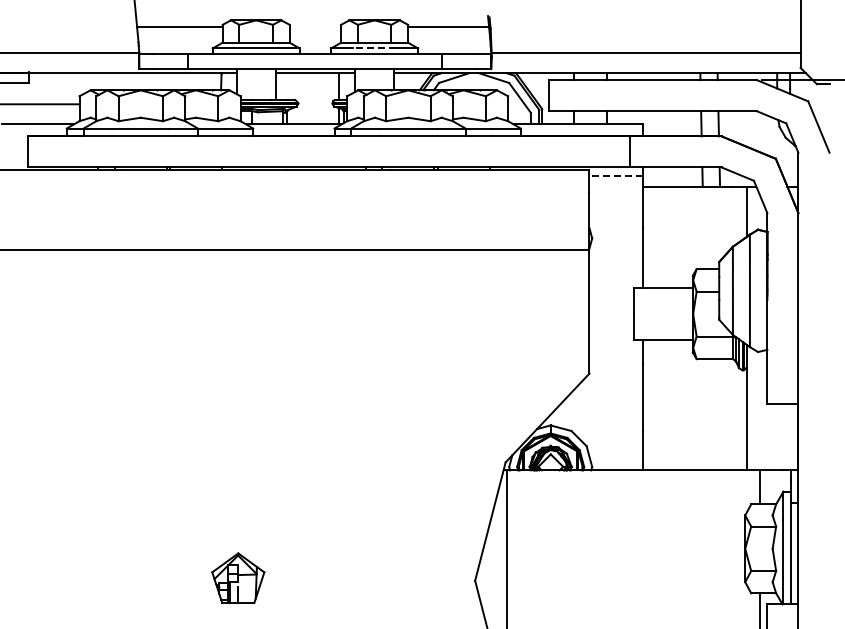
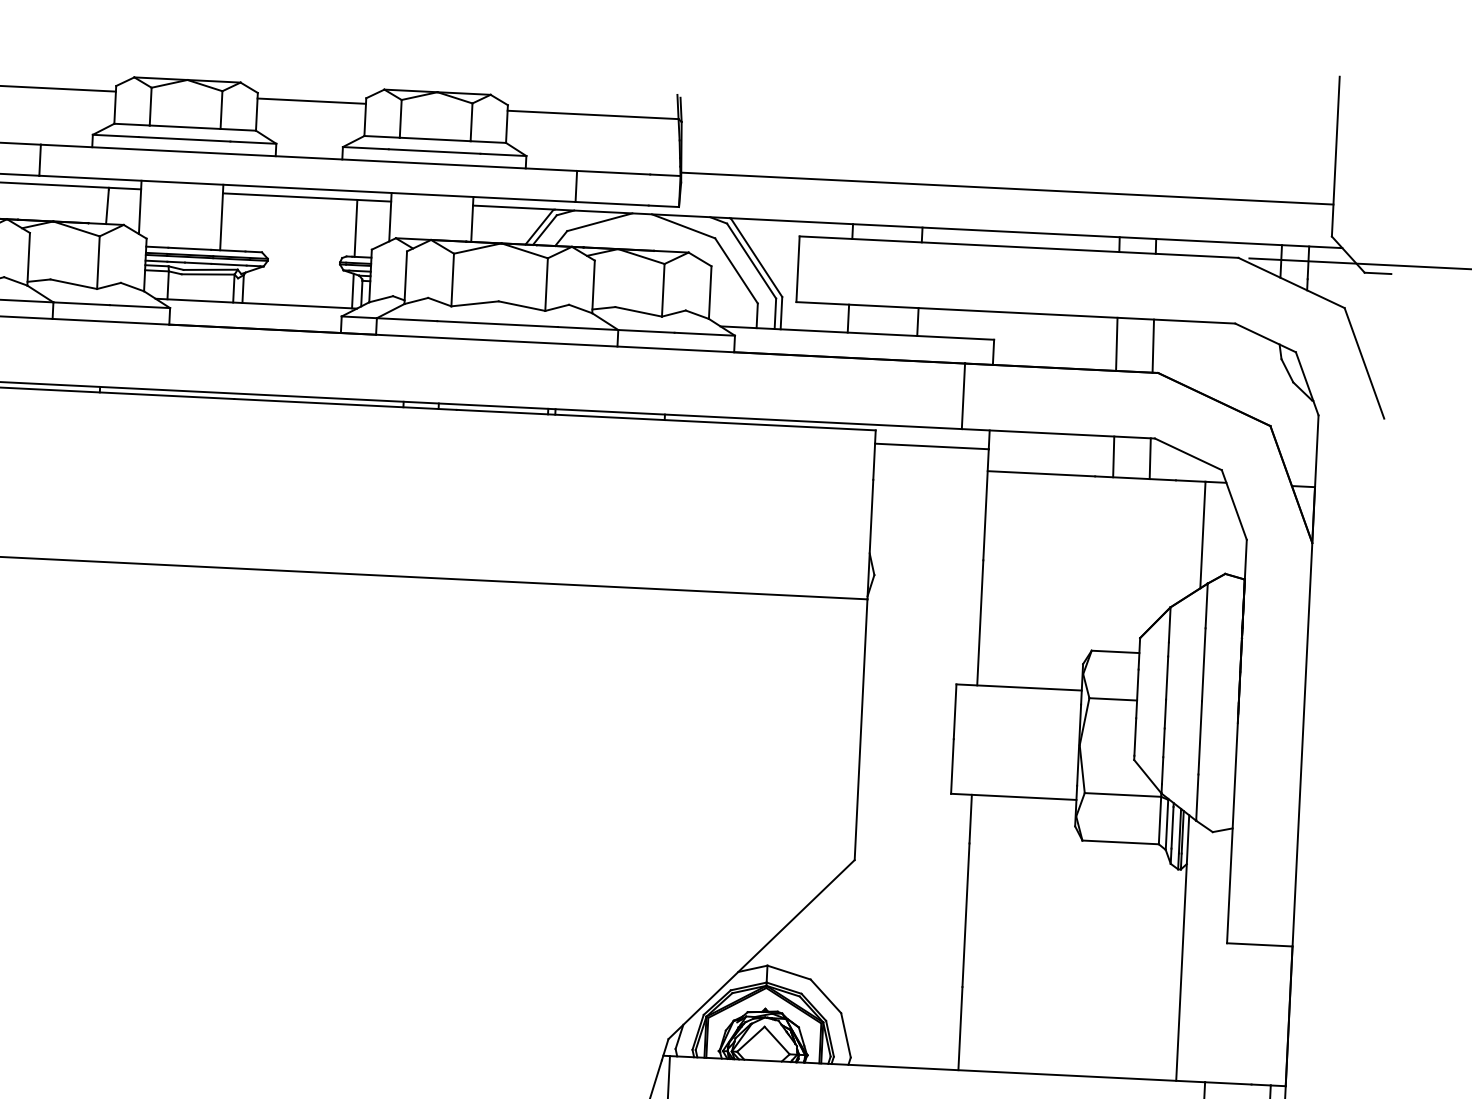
line: (315, 27) -> (311, 101), added
line: (374, 48) -> (434, 151), dashed -> solid
line: (616, 176) -> (932, 446), dashed -> solid

